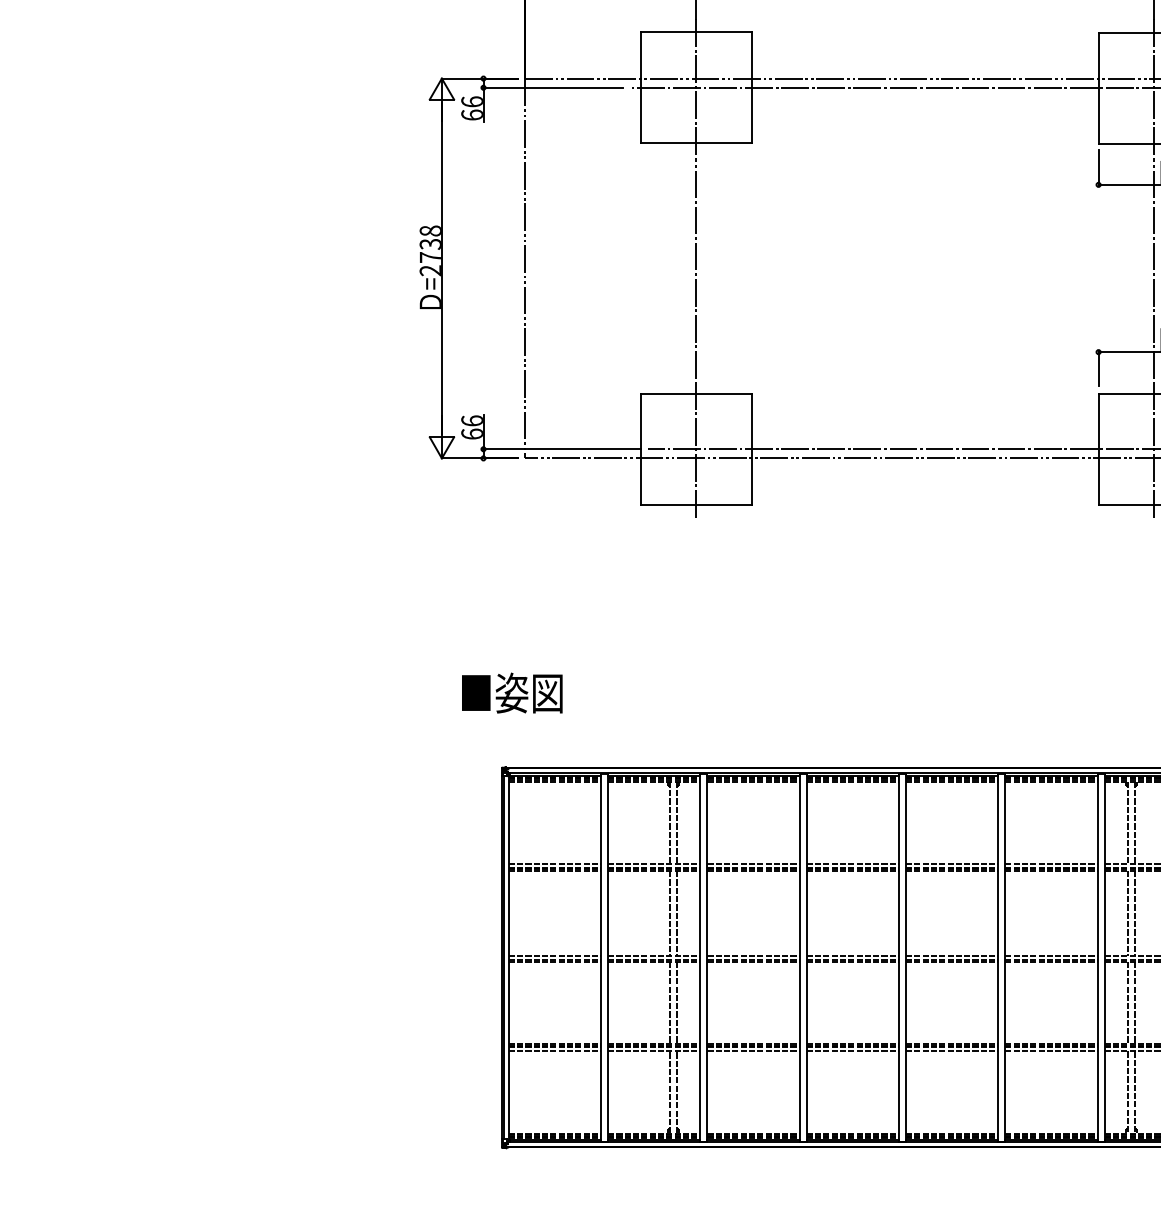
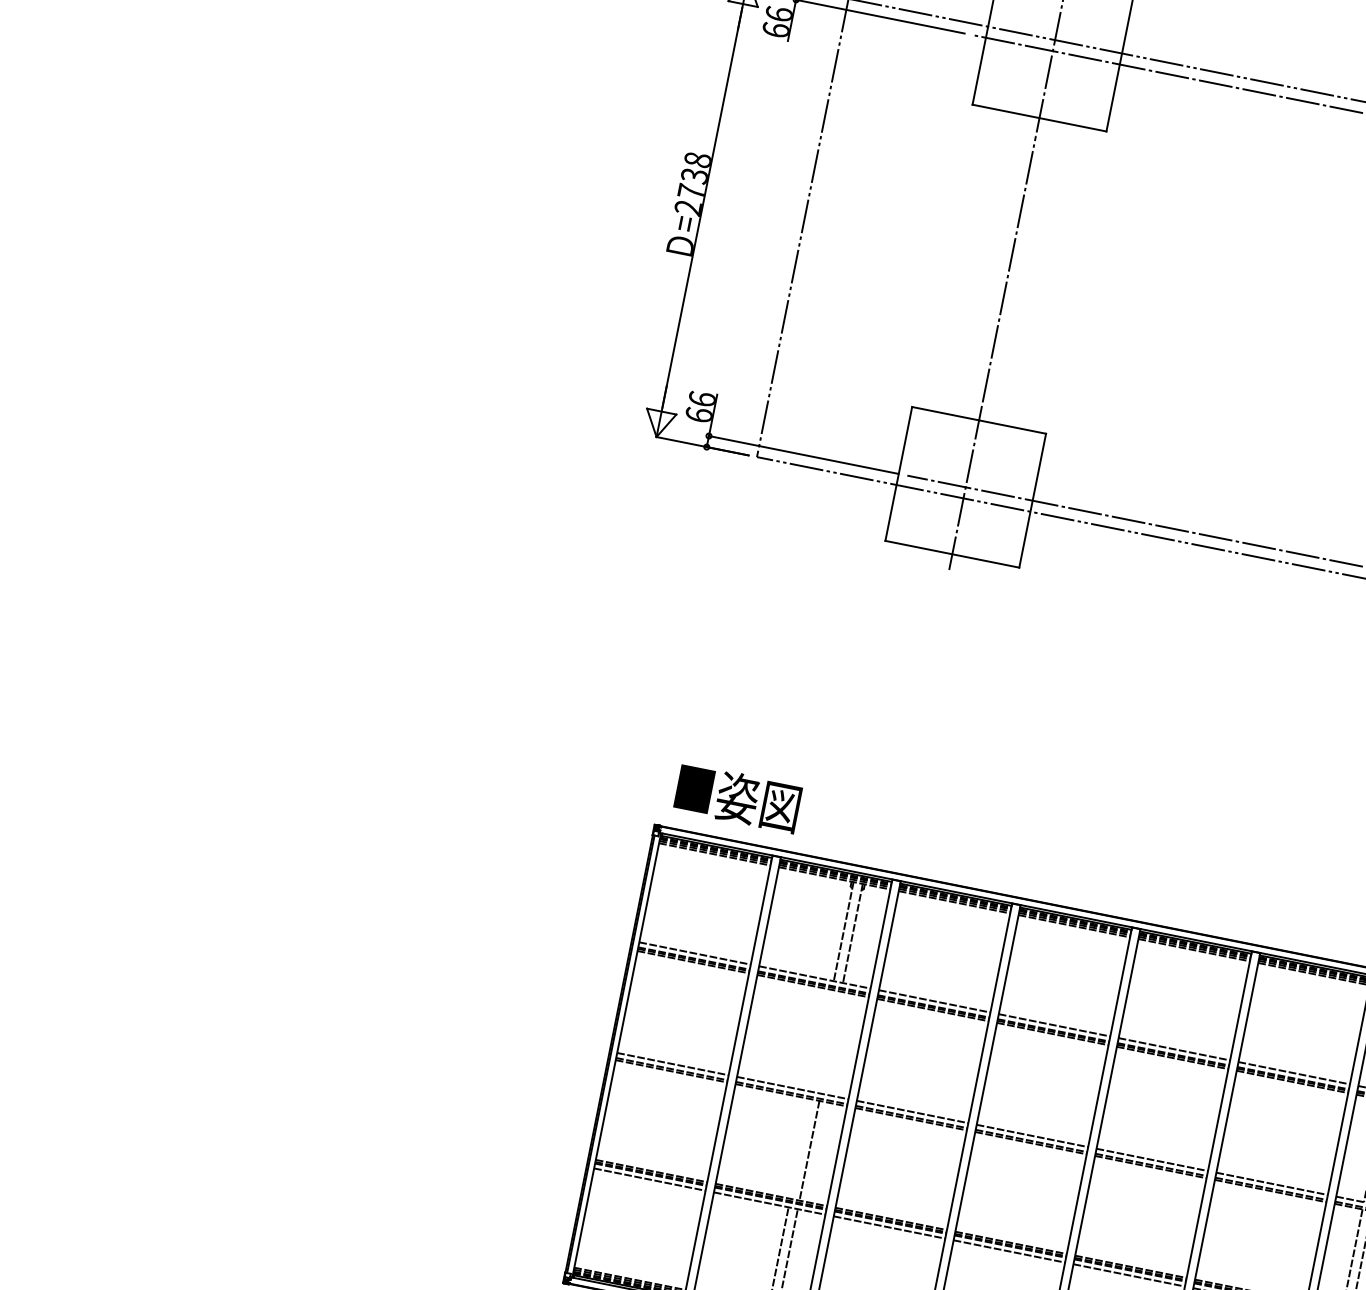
text: (512, 692) -> (738, 797), moved
line: (669, 913) -> (821, 1040), removed
line: (677, 913) -> (831, 1042), removed
line: (669, 1002) -> (800, 1148), removed

